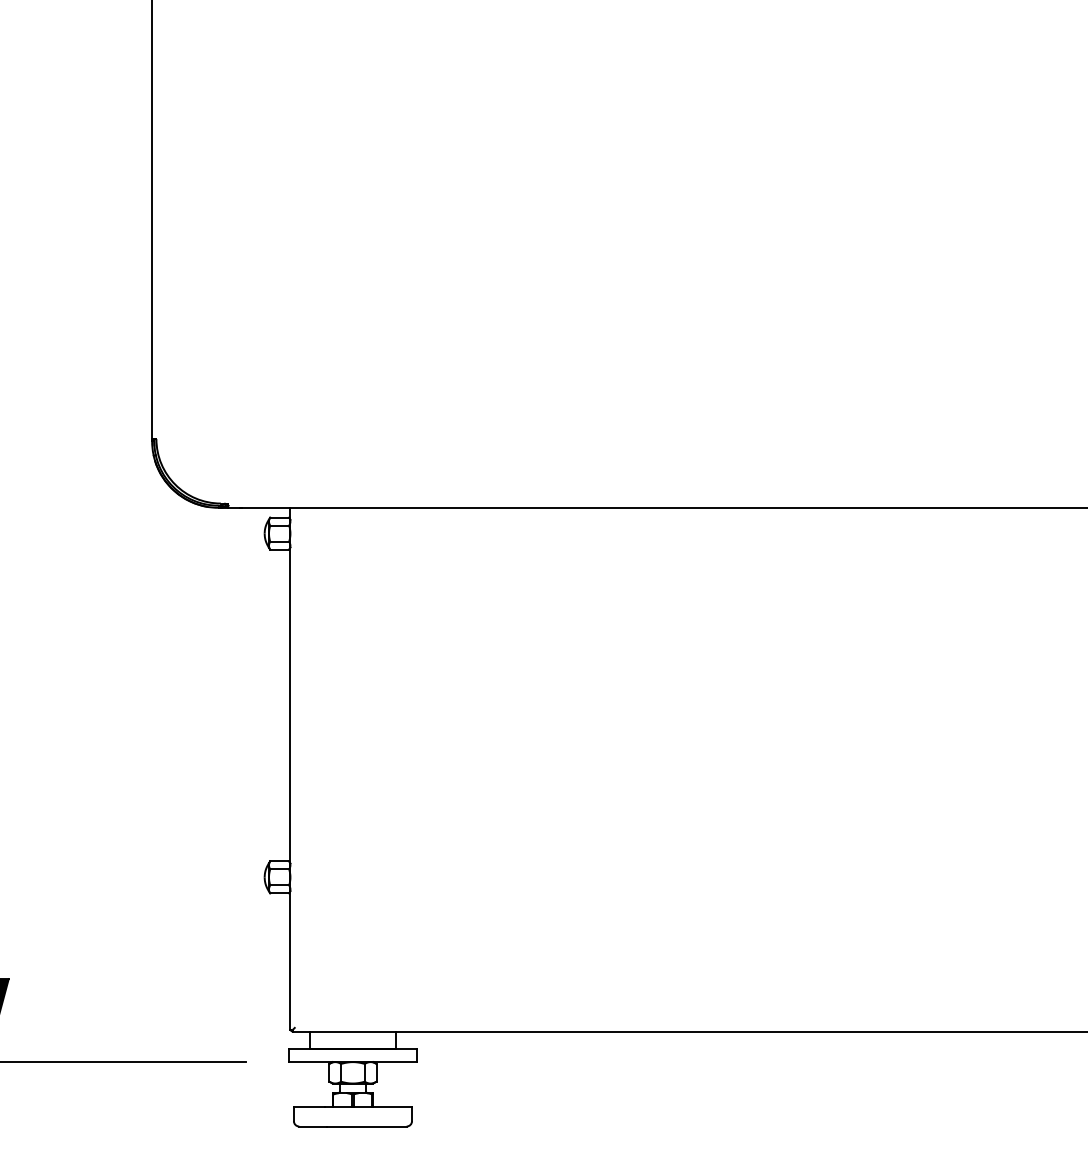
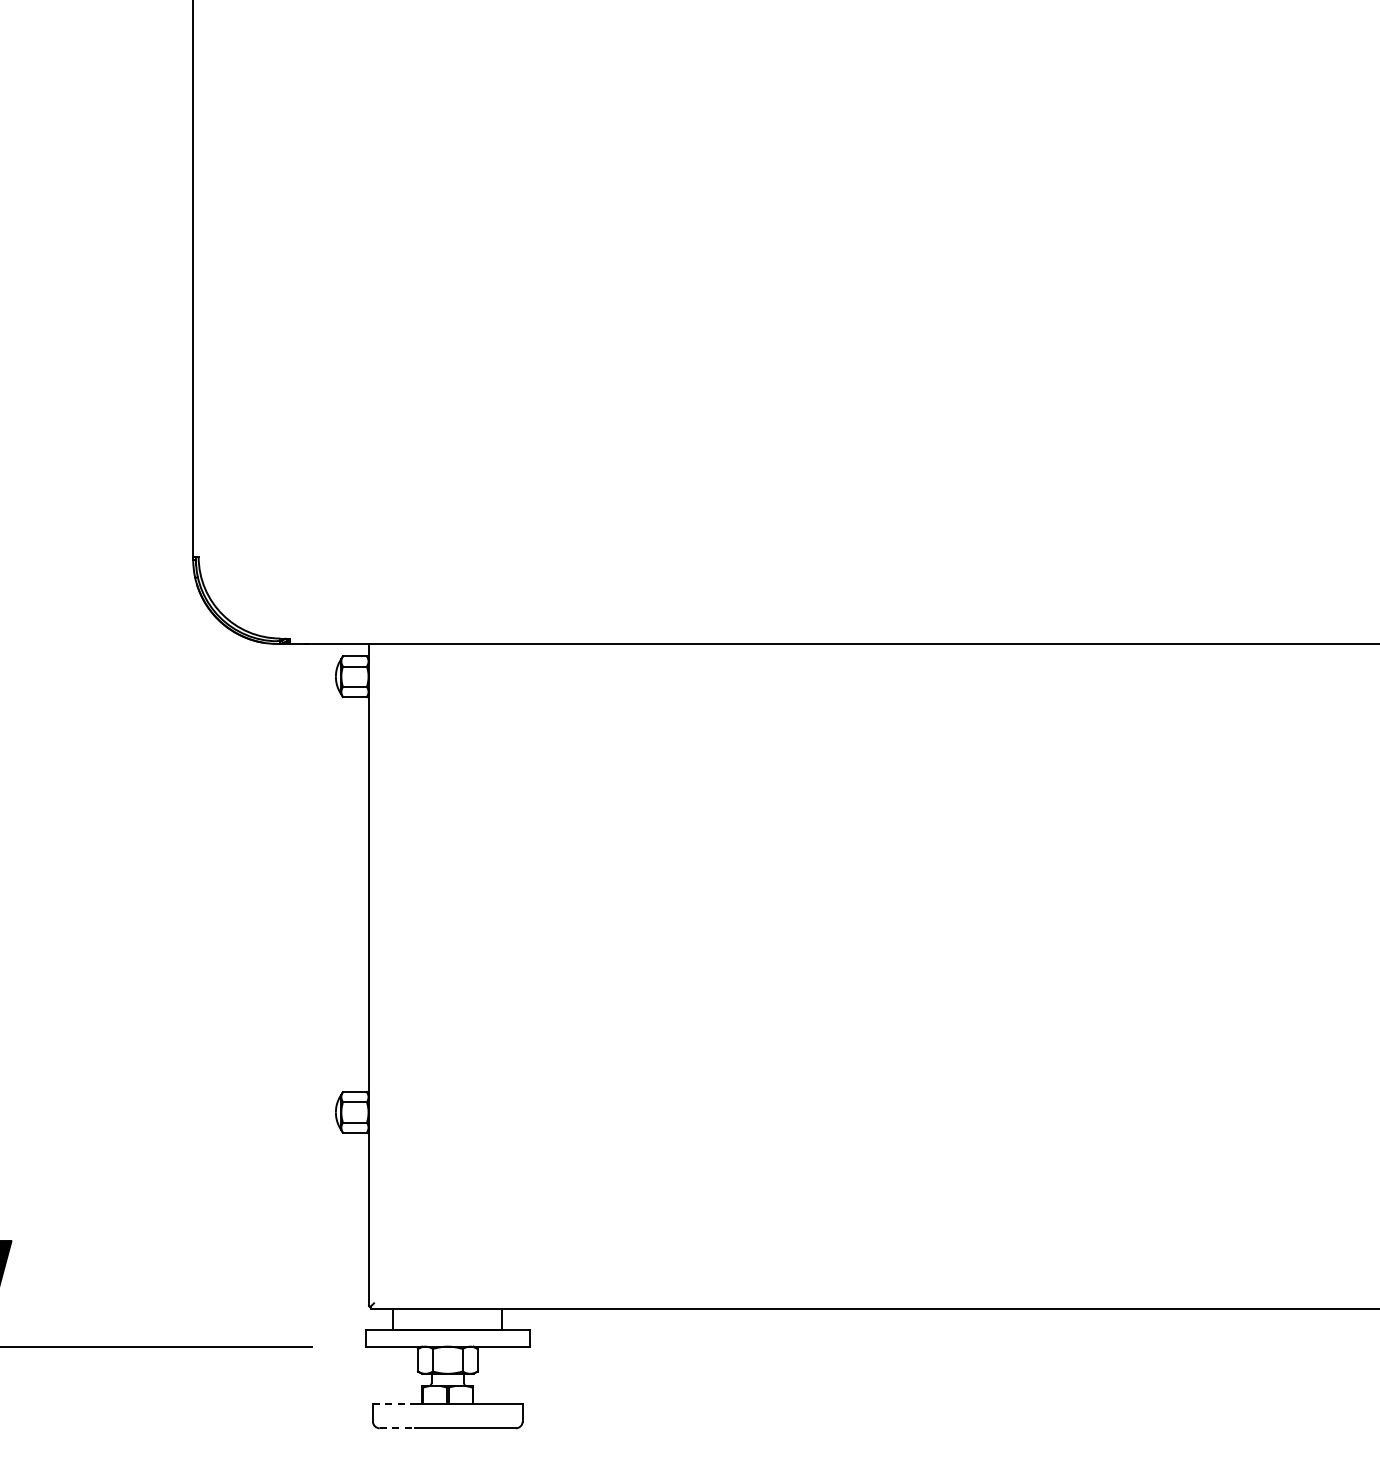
line: (309, 1106) -> (392, 1403), solid -> dashed
line: (313, 1126) -> (397, 1428), solid -> dashed

